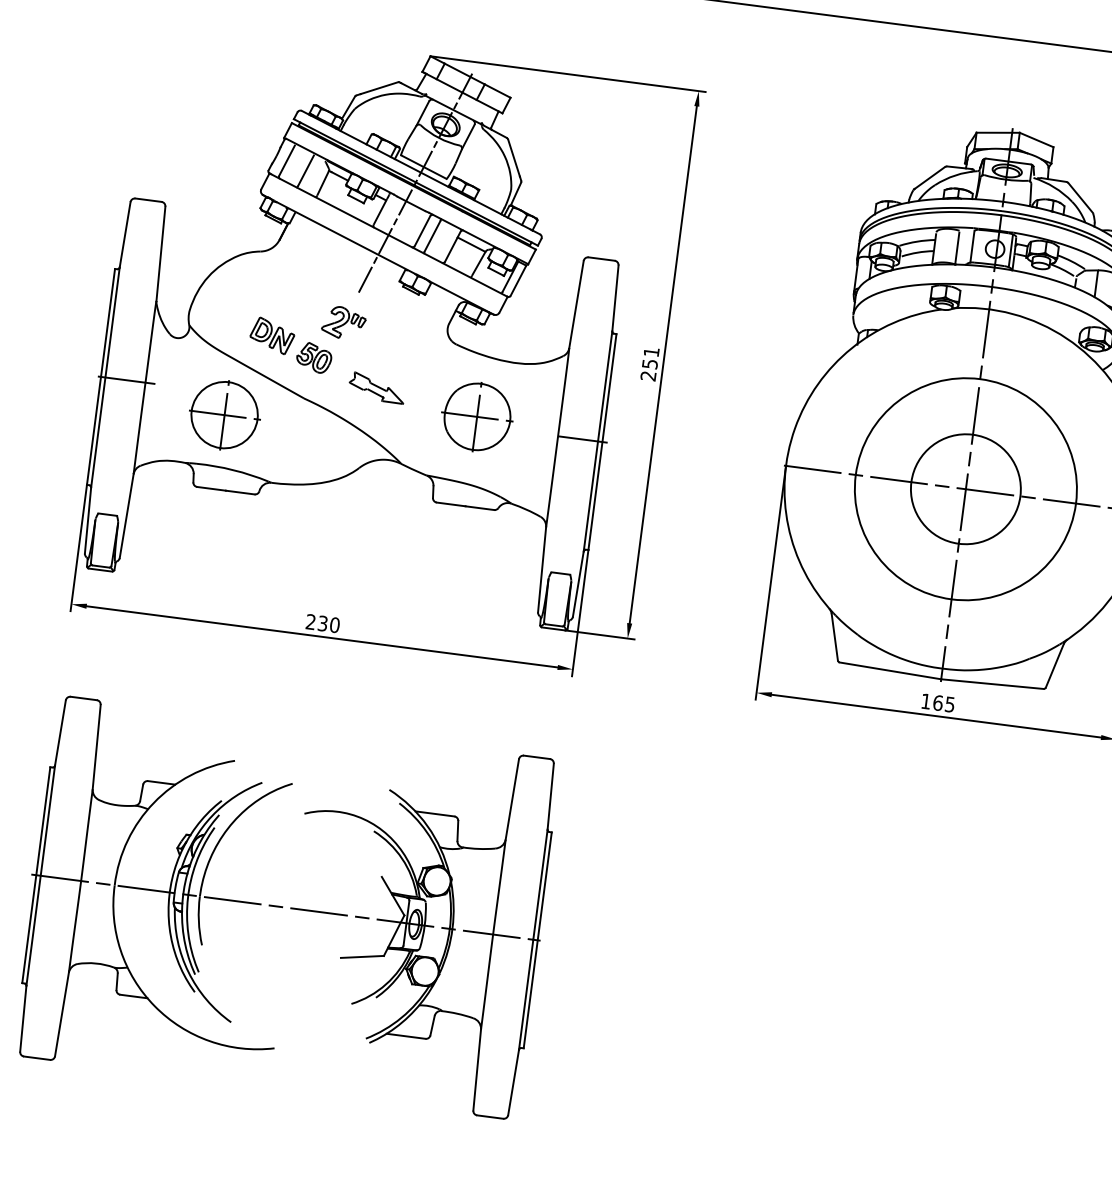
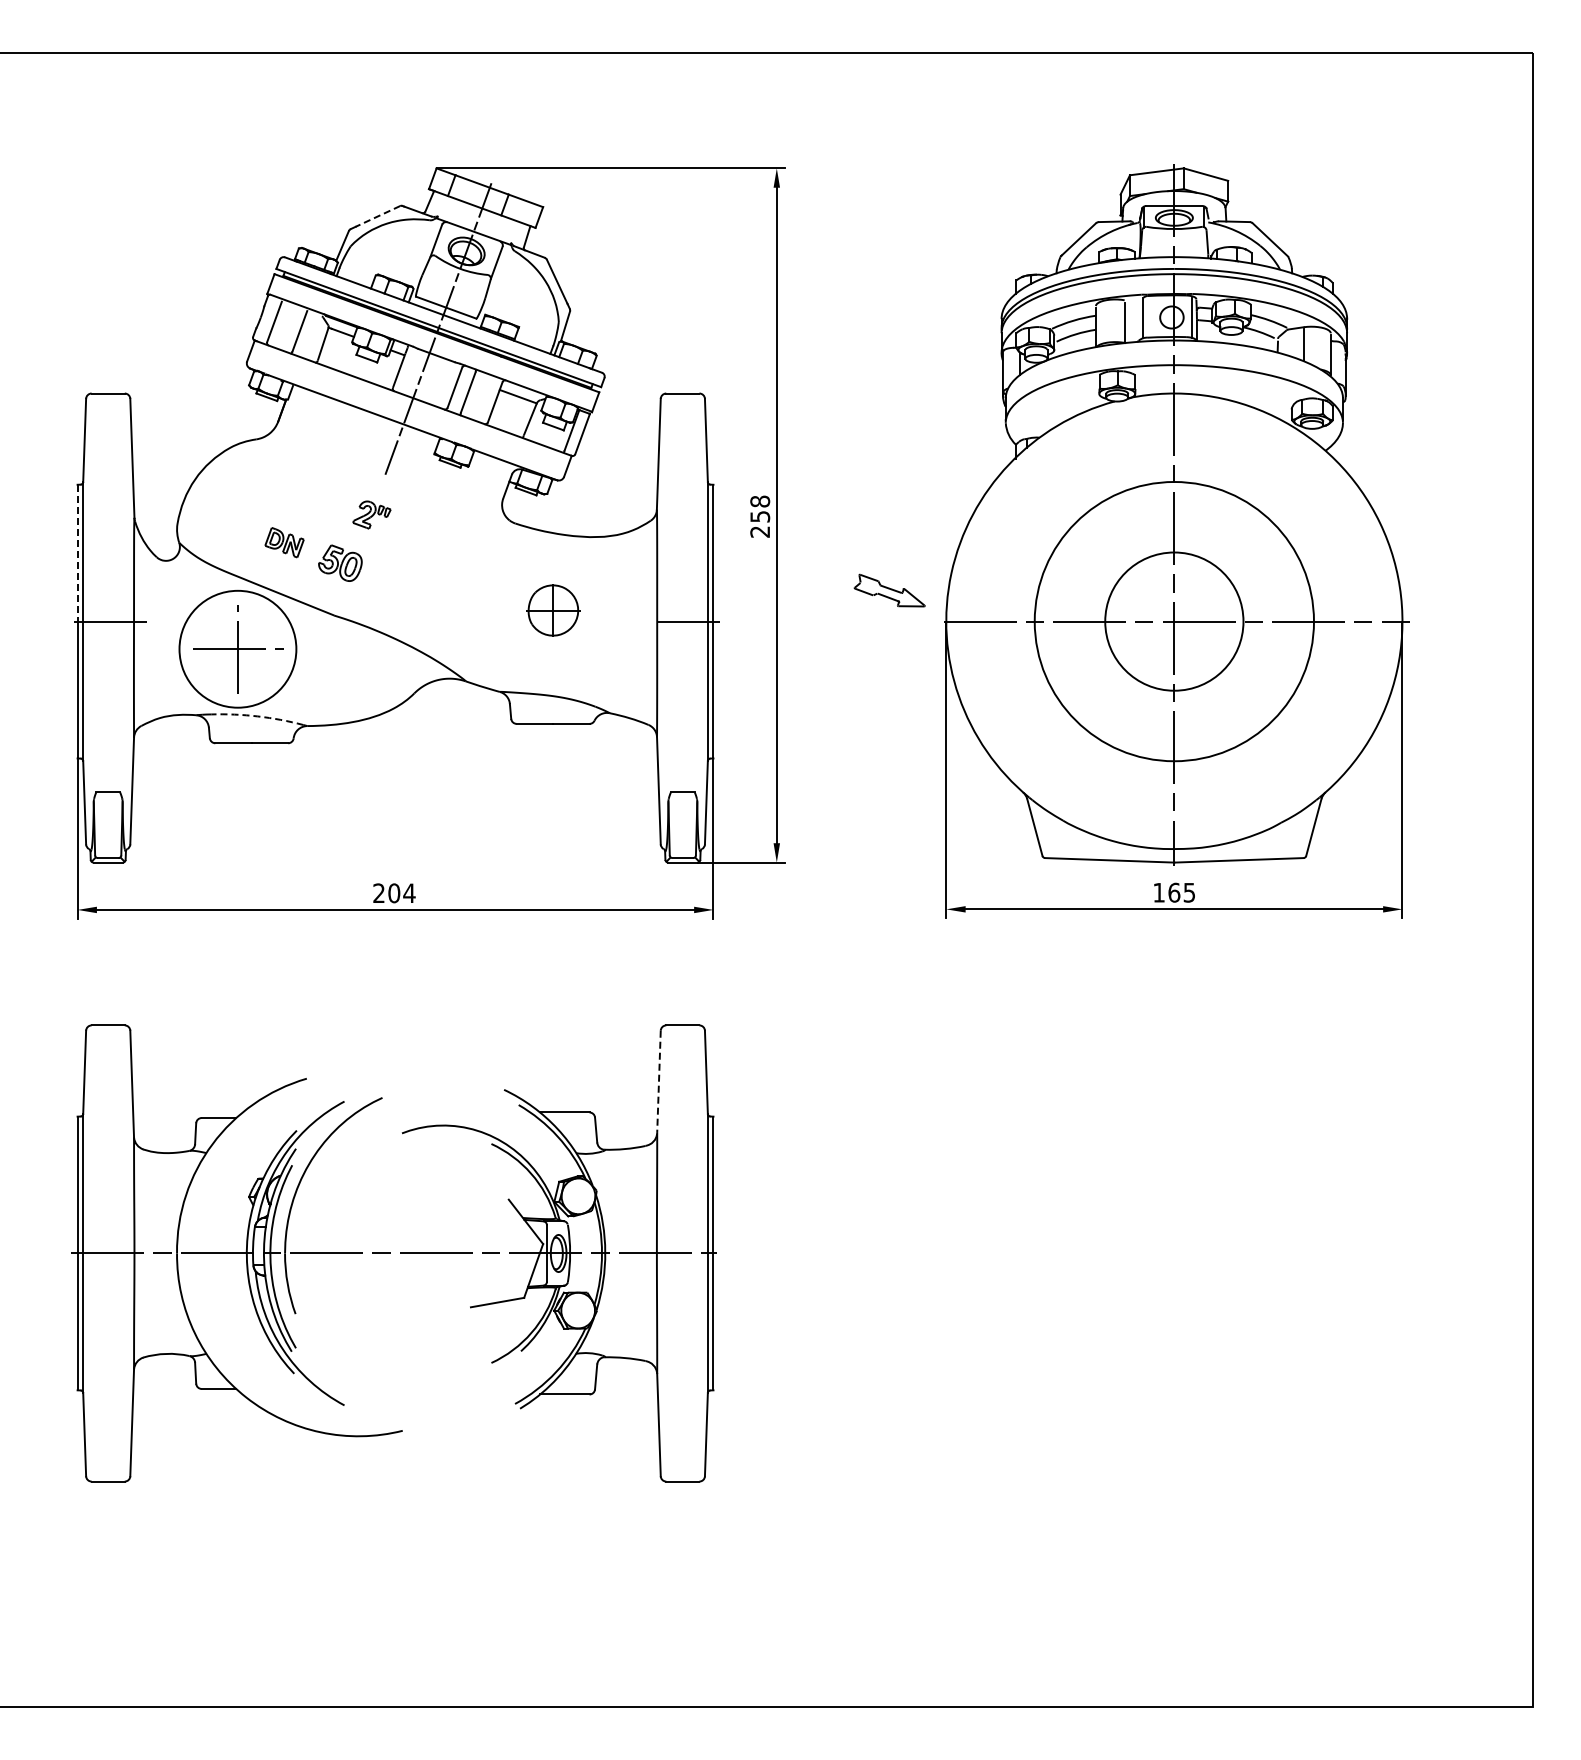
line: (379, 88) -> (377, 216), solid -> dashed
part: (343, 322) -> (371, 514), size x0.7
line: (107, 323) -> (77, 553), solid -> dashed
part: (272, 335) -> (284, 542), size x0.7
text: (651, 352) -> (760, 501), 251 -> 258
part: (376, 387) -> (889, 590), moved
circle: (224, 415) -> (237, 649), size x1.4
part: (476, 416) -> (552, 610), size x0.6
arc: (233, 470) -> (257, 716), solid -> dashed
text: (328, 624) -> (401, 893), 230 -> 204
line: (511, 799) -> (658, 1082), solid -> dashed

